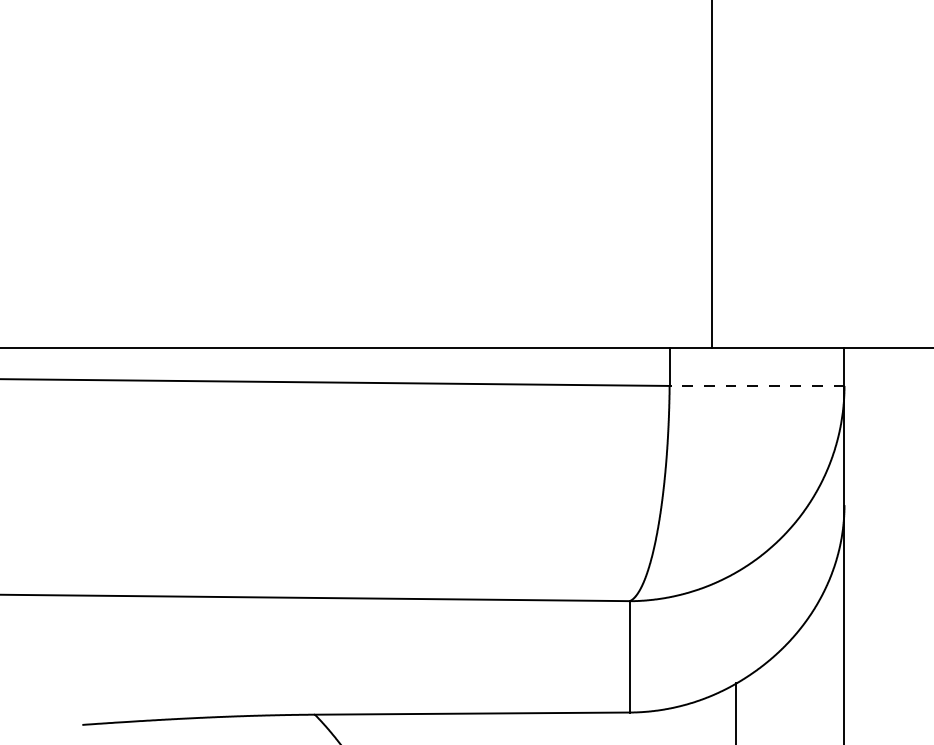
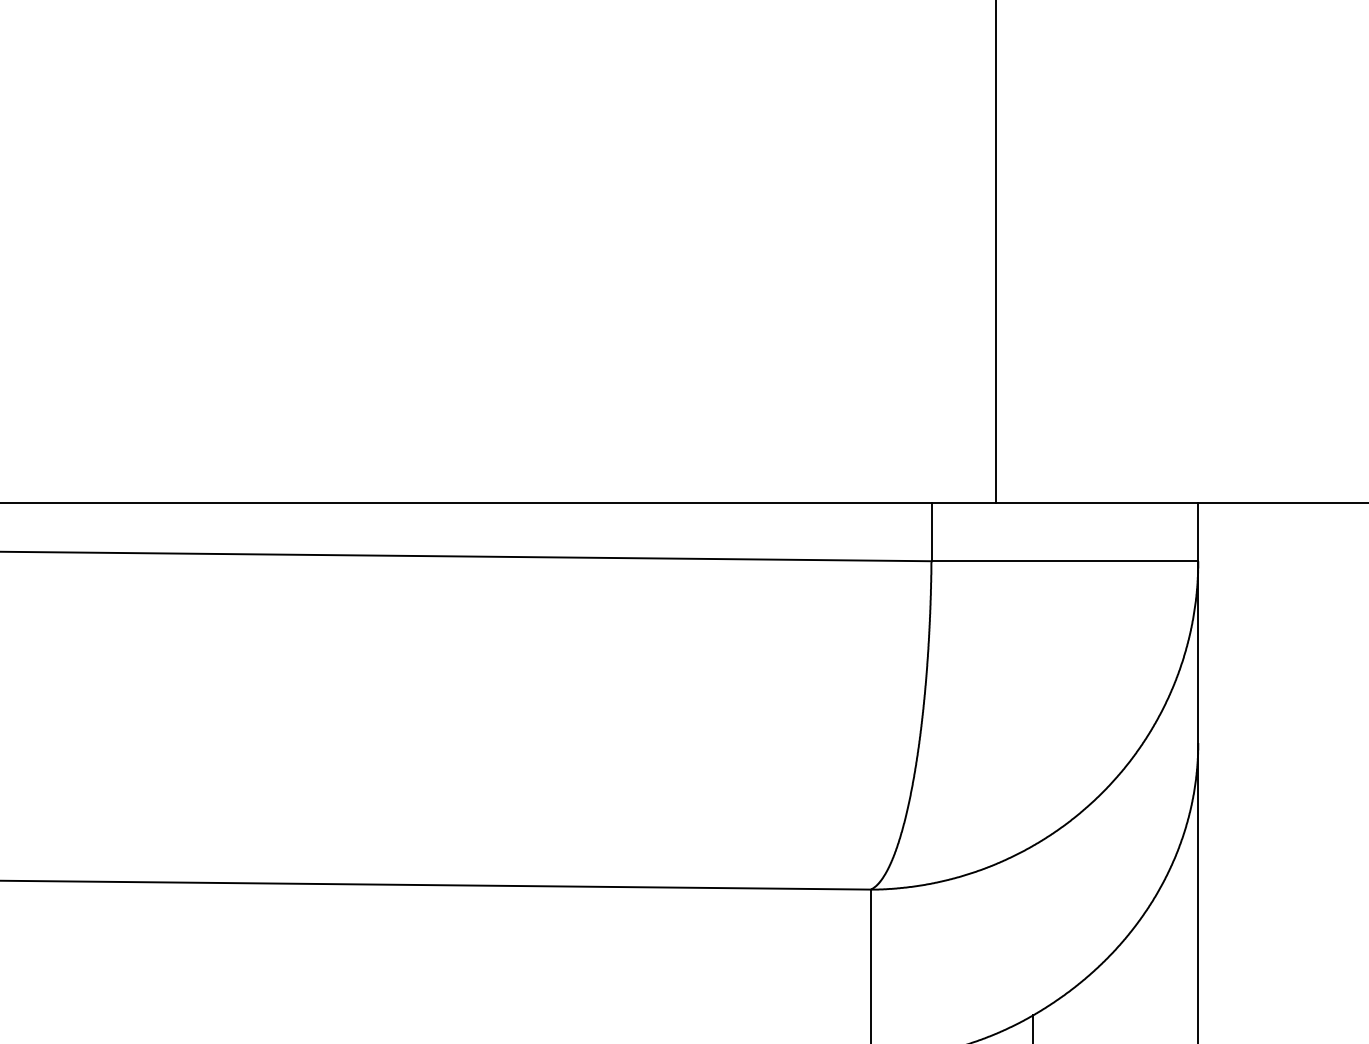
line: (756, 385) -> (1064, 560), dashed -> solid

